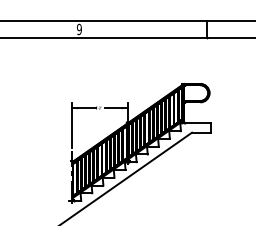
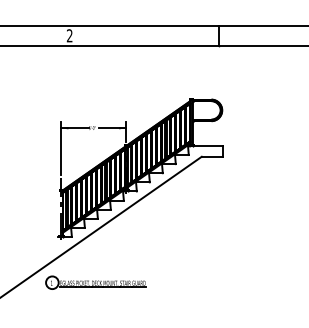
text: (79, 29) -> (69, 35), 9 -> 2

